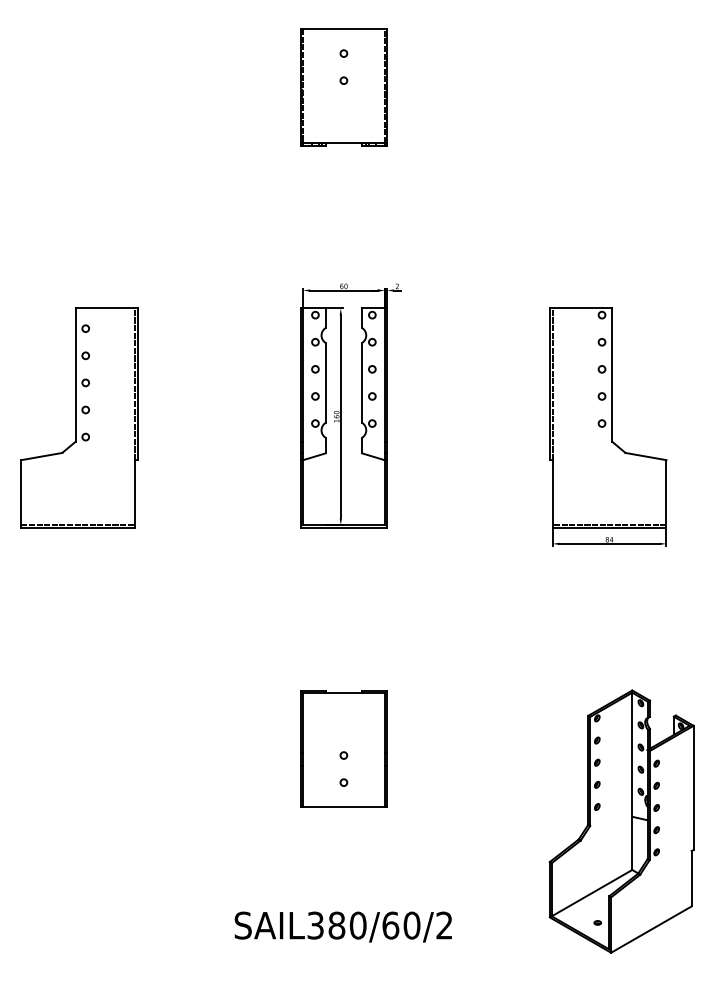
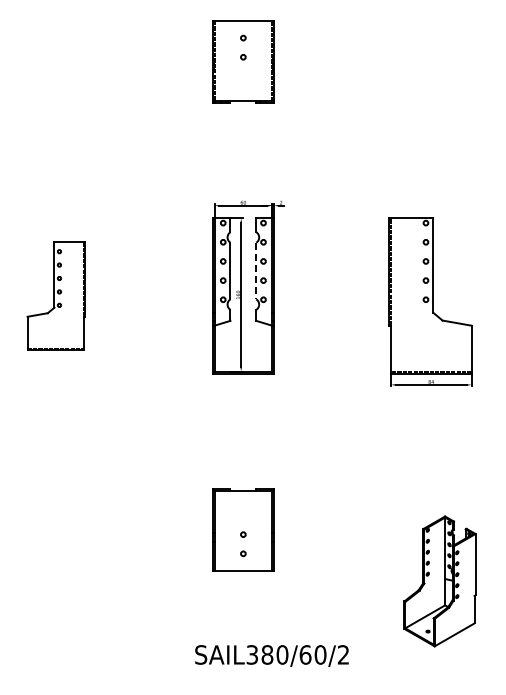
line: (362, 383) -> (256, 271), solid -> dashed
part: (79, 417) -> (56, 295), size x0.7
part: (621, 821) -> (439, 581), size x0.7
text: (342, 926) -> (271, 655), moved

